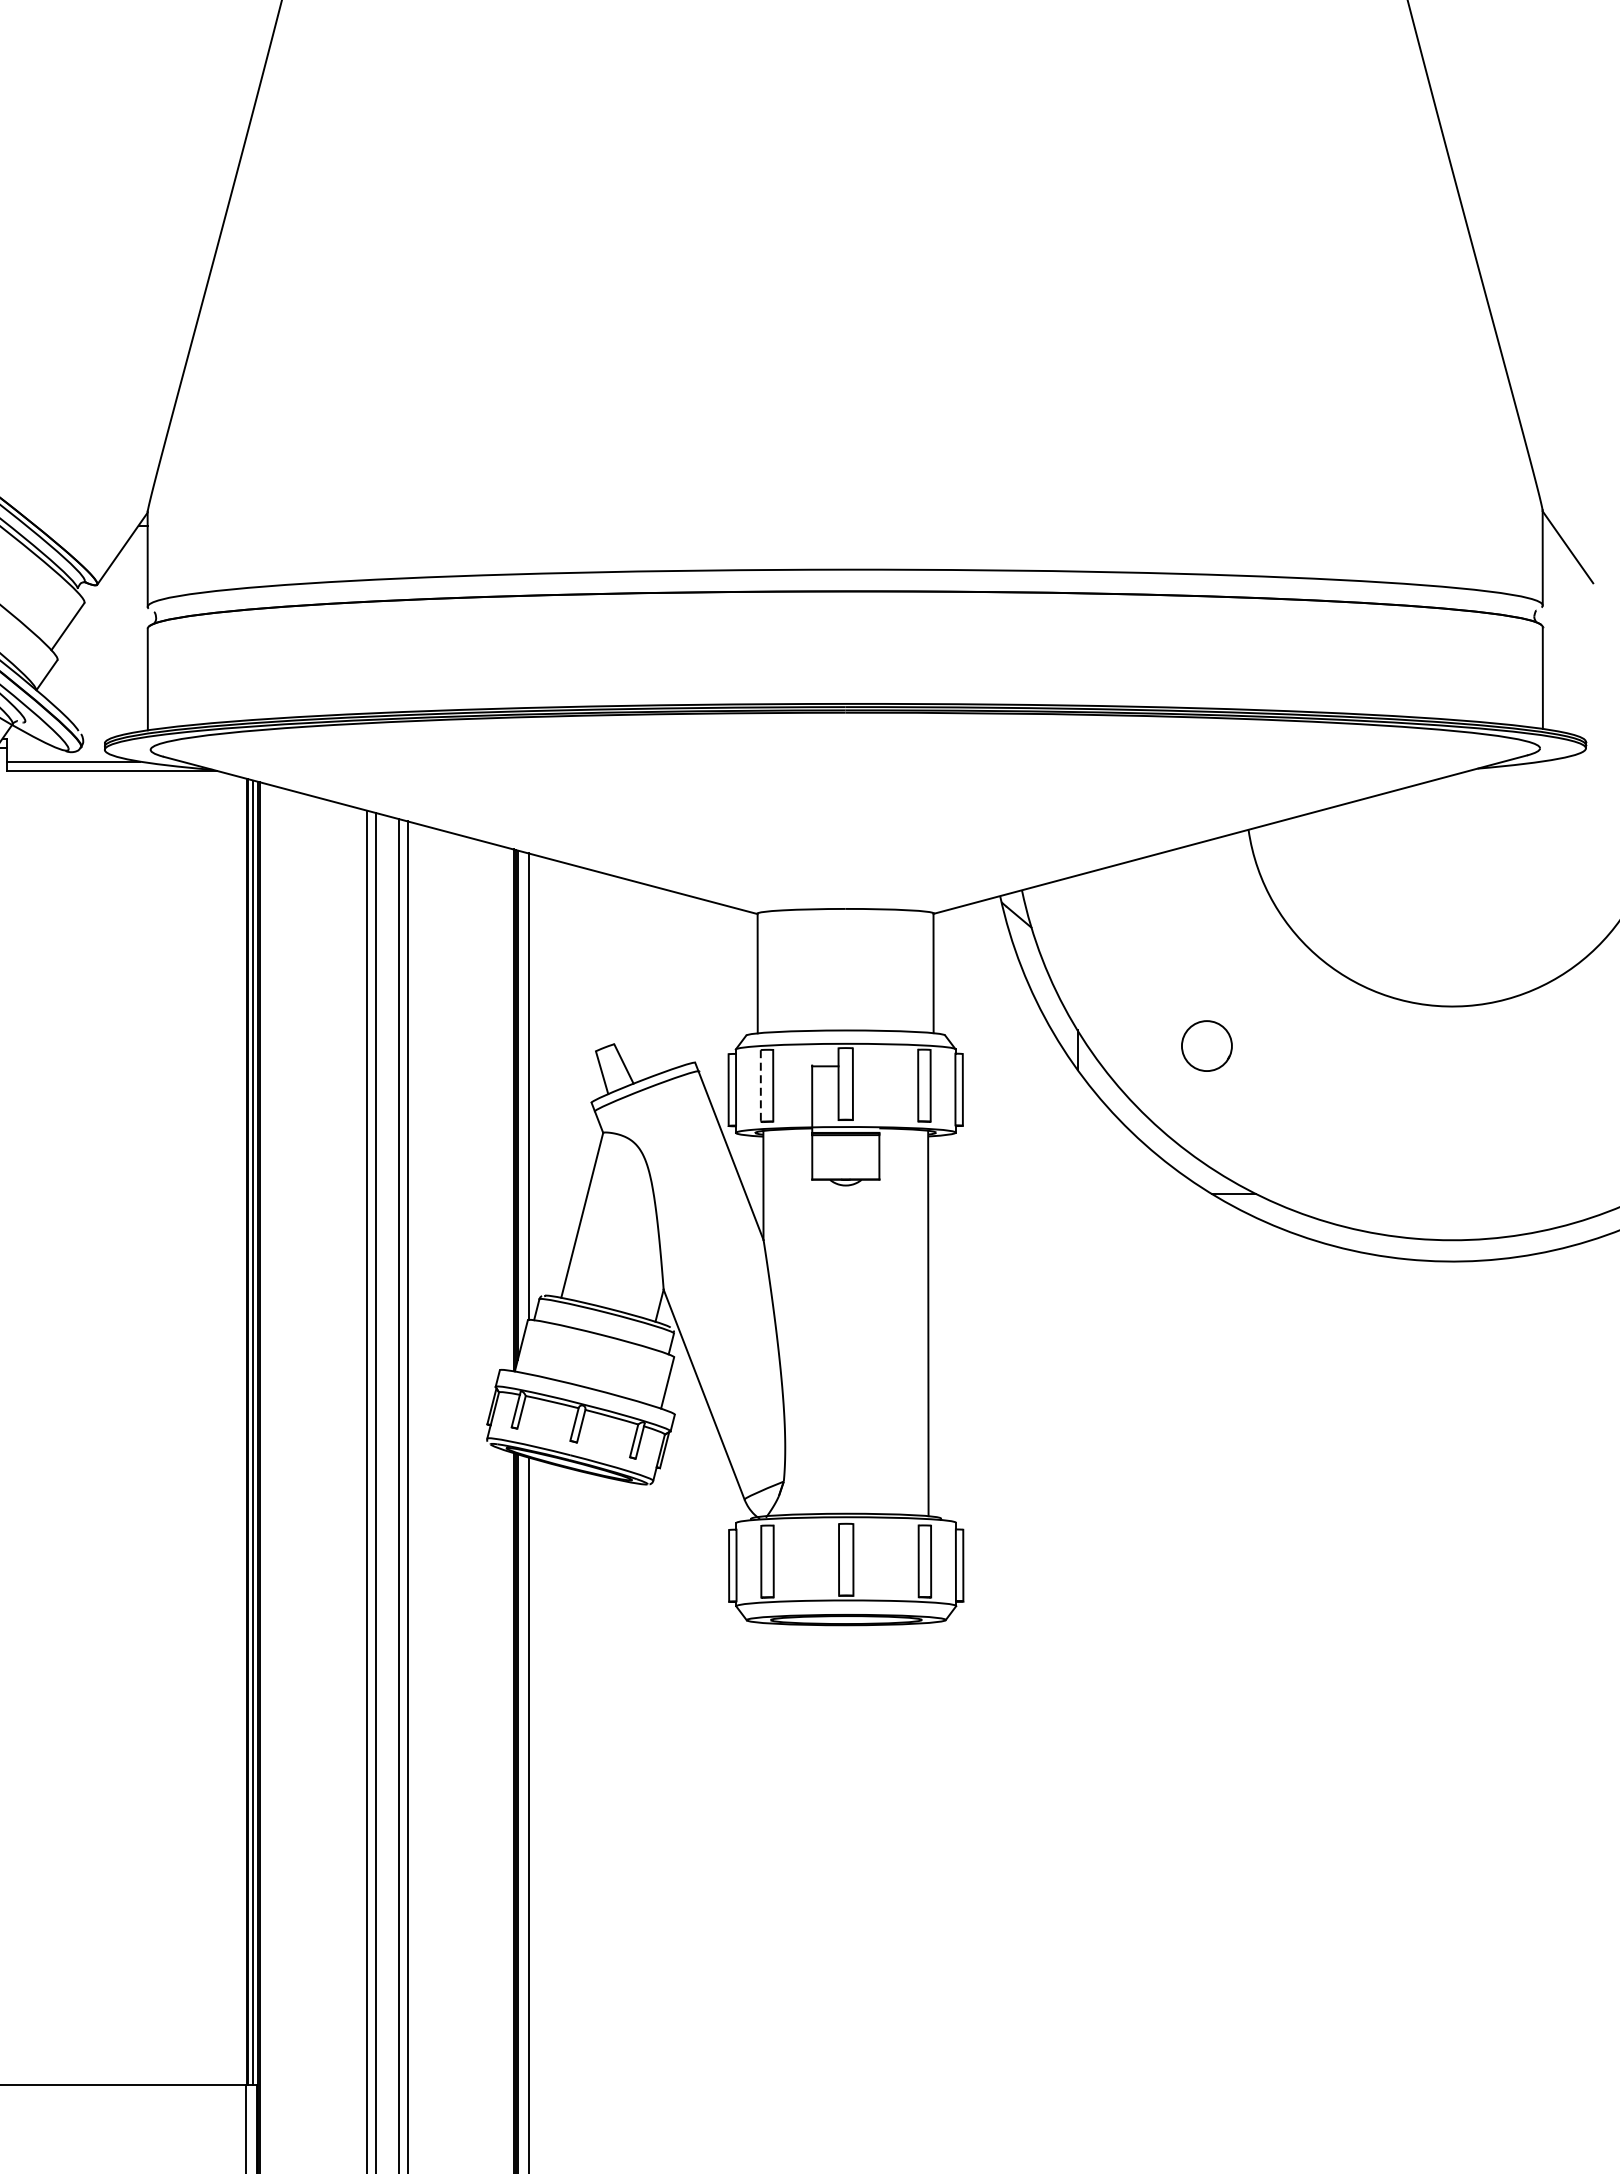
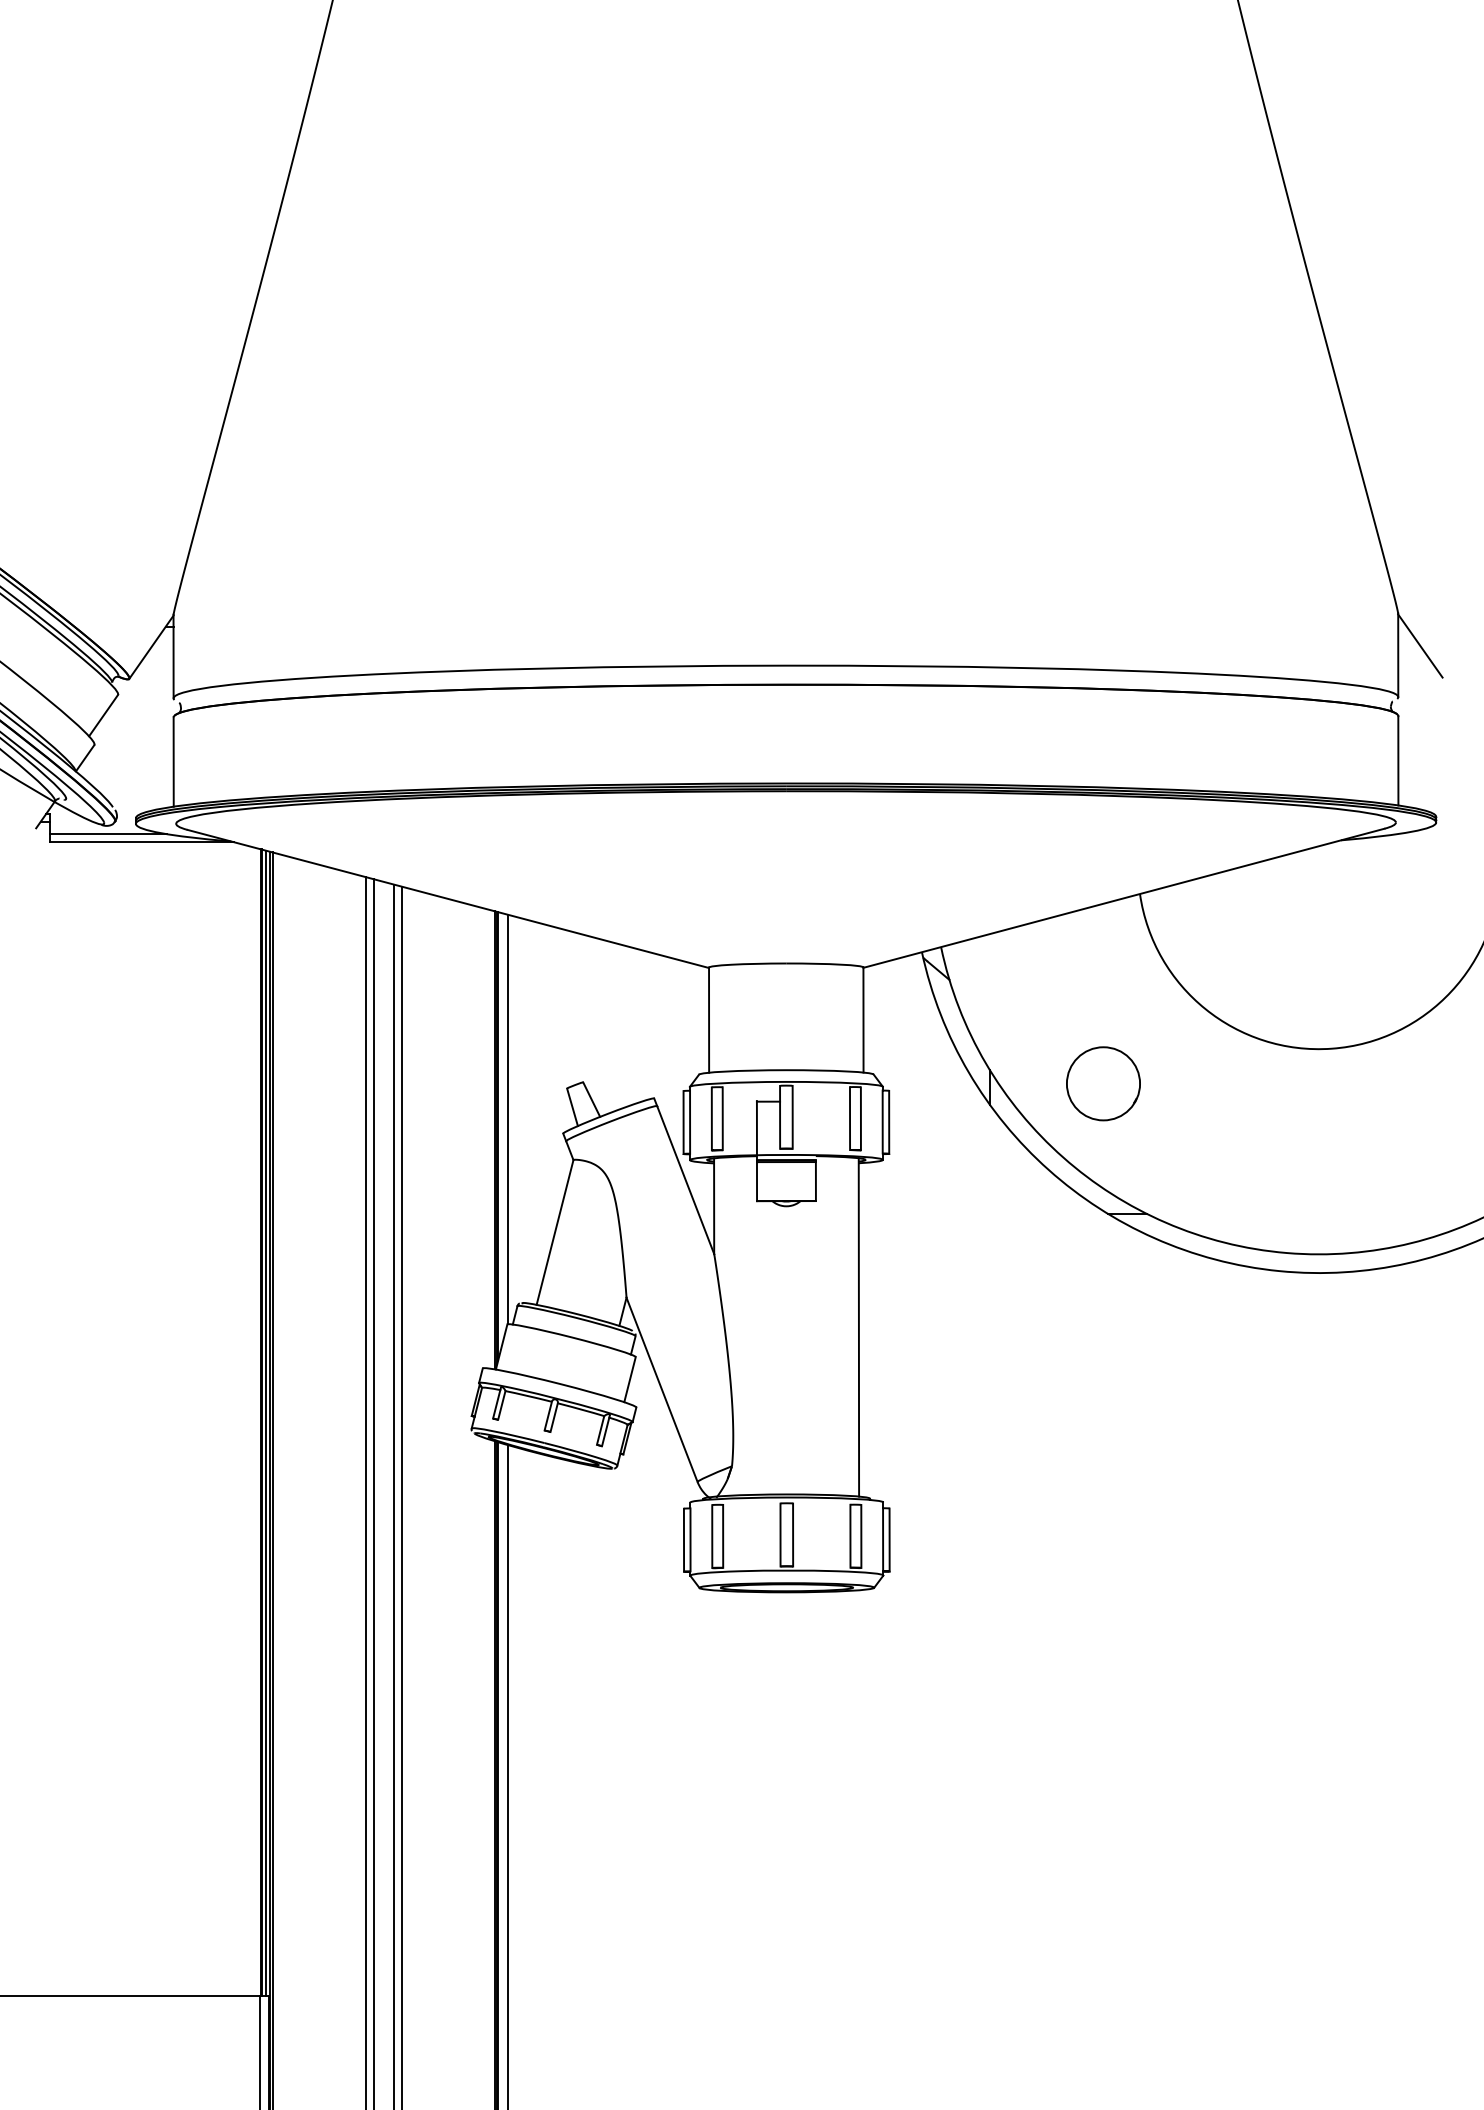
circle: (1206, 1045) -> (1103, 1083), size x1.67
line: (760, 1086) -> (711, 1119), dashed -> solid

